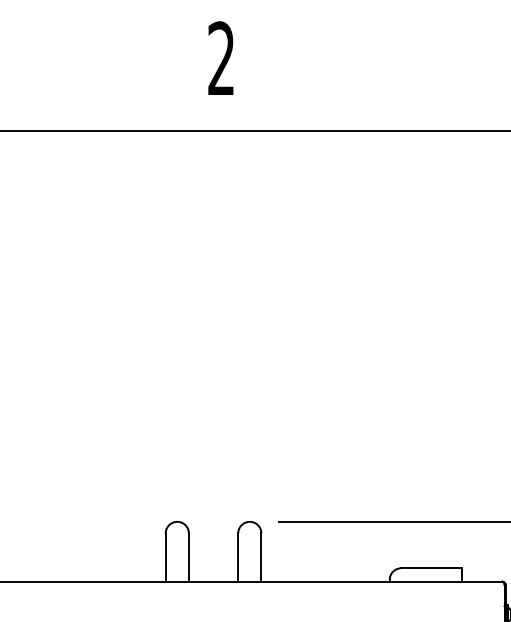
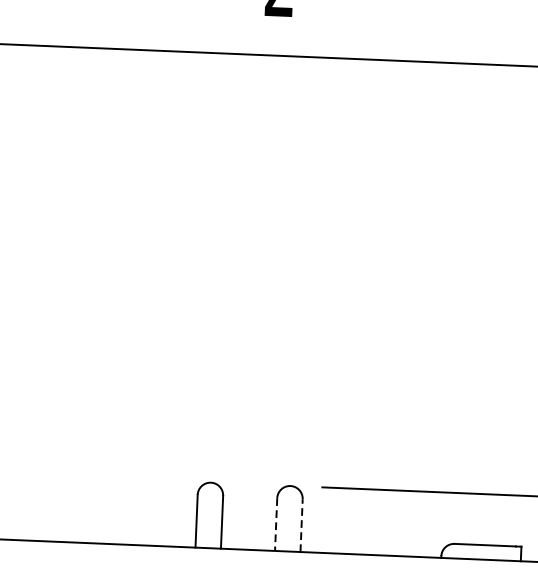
line: (261, 556) -> (301, 524), solid -> dashed
line: (238, 557) -> (276, 524), solid -> dashed

